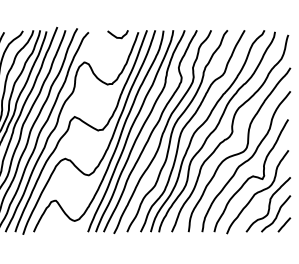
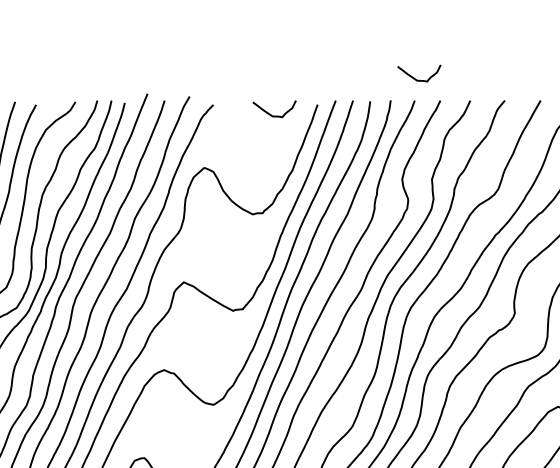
curve: (186, 19) -> (418, 77), added

